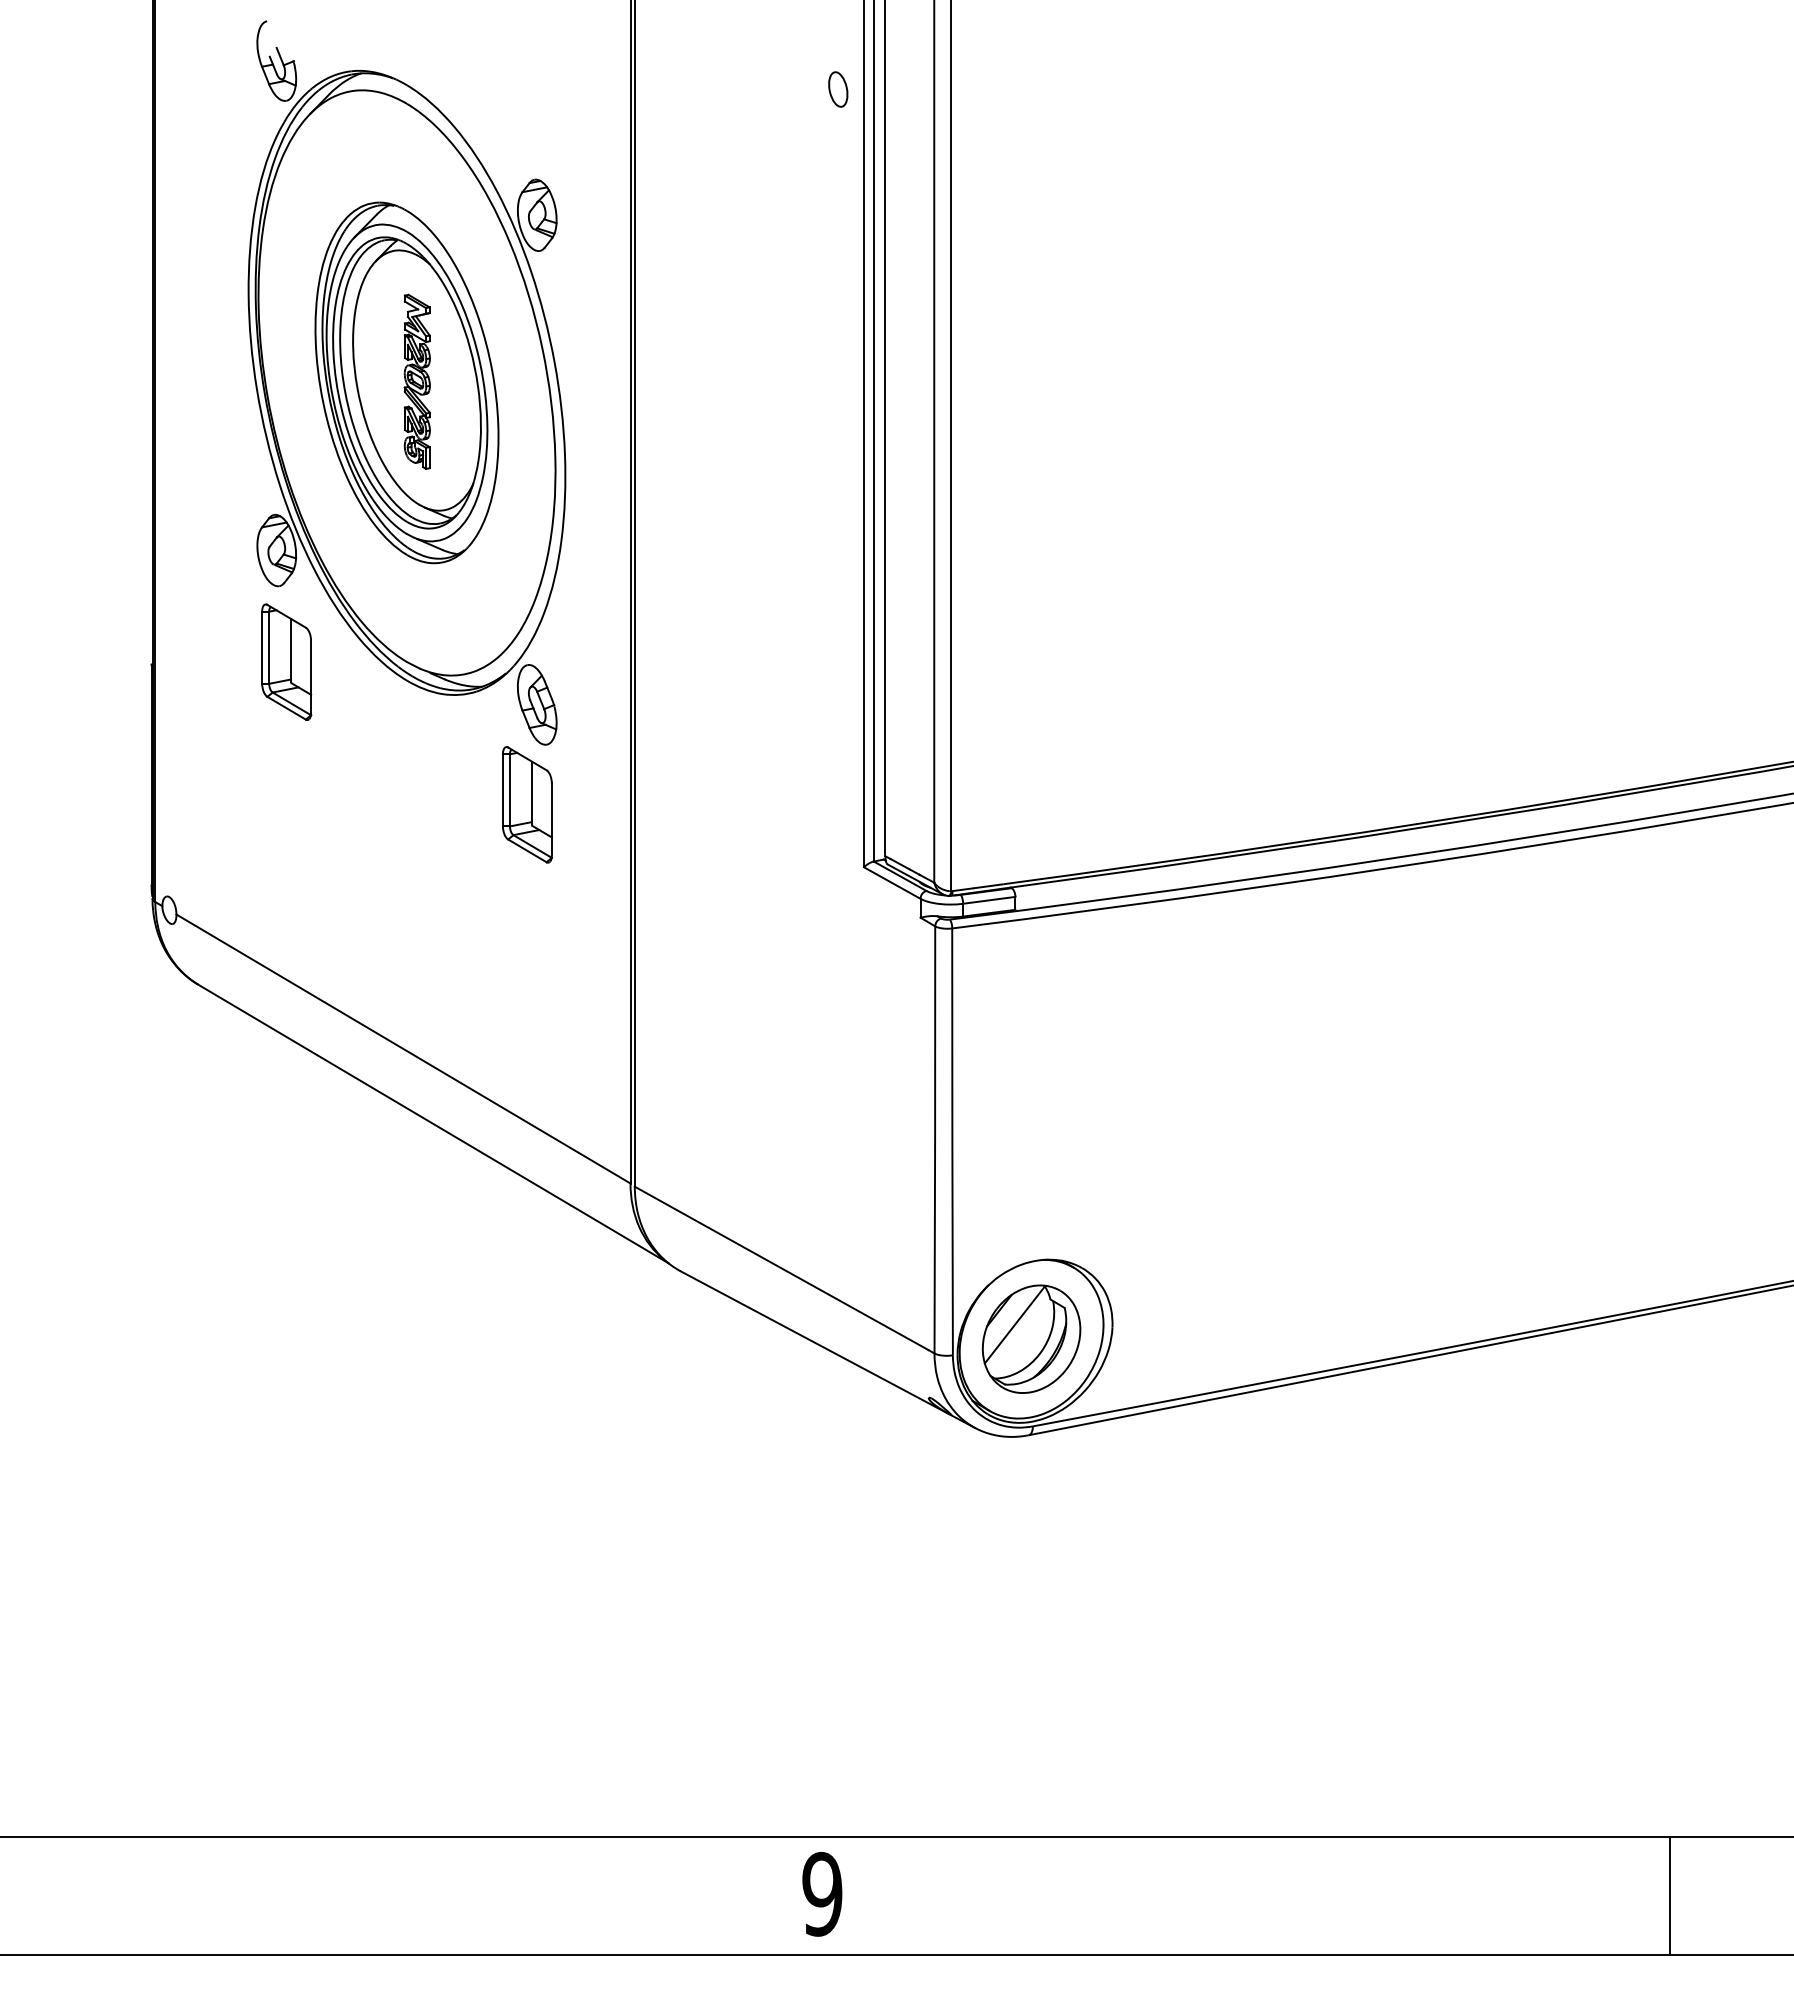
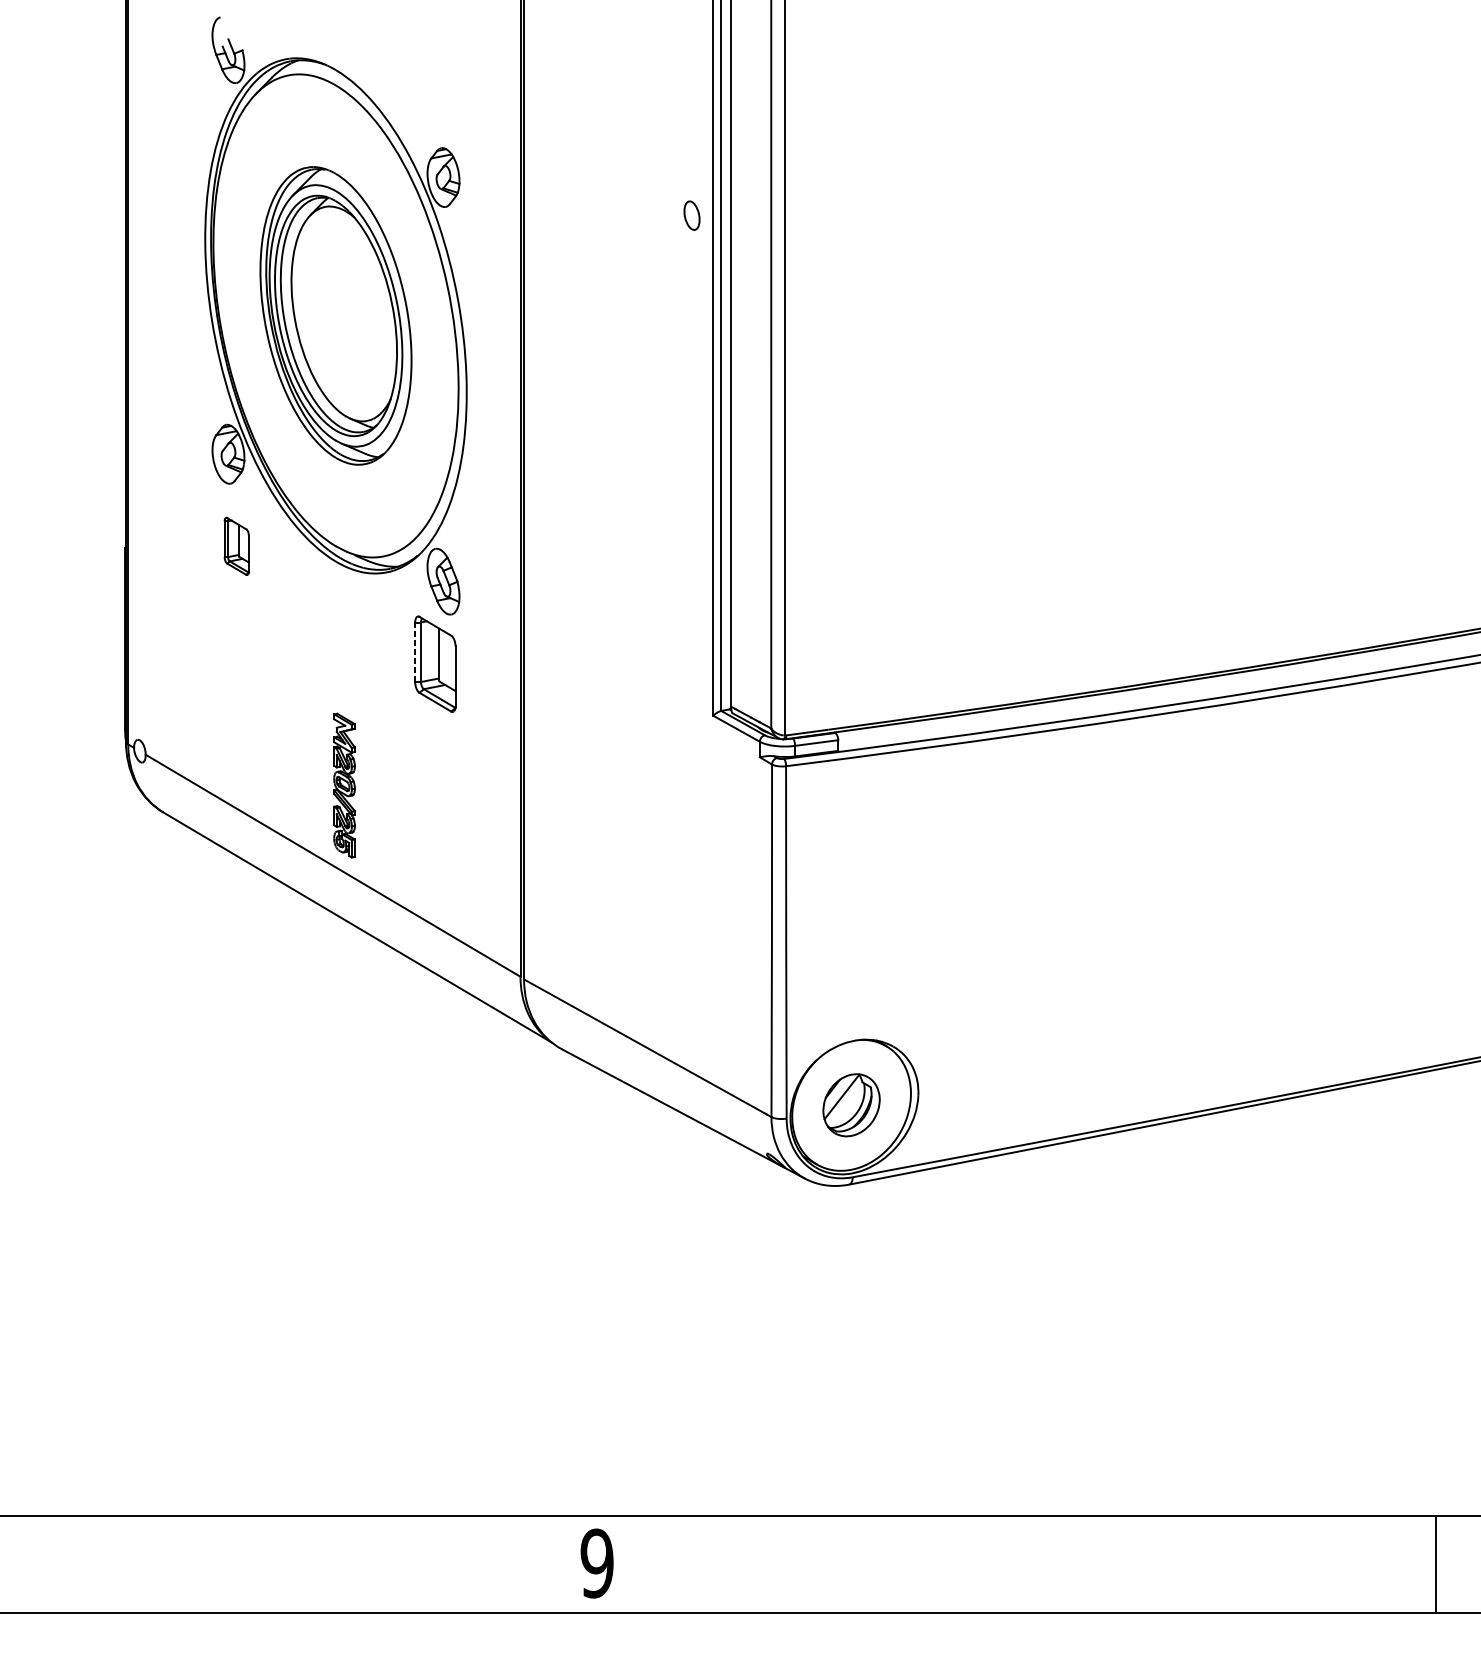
part: (838, 89) -> (692, 215), moved
part: (416, 381) -> (343, 785), moved
part: (286, 661) -> (236, 545), size x0.6
line: (502, 789) -> (414, 651), solid -> dashed
part: (1031, 1338) -> (851, 1104), size x0.7
text: (822, 1893) -> (597, 1562), moved
line: (1670, 1895) -> (1435, 1564), moved

